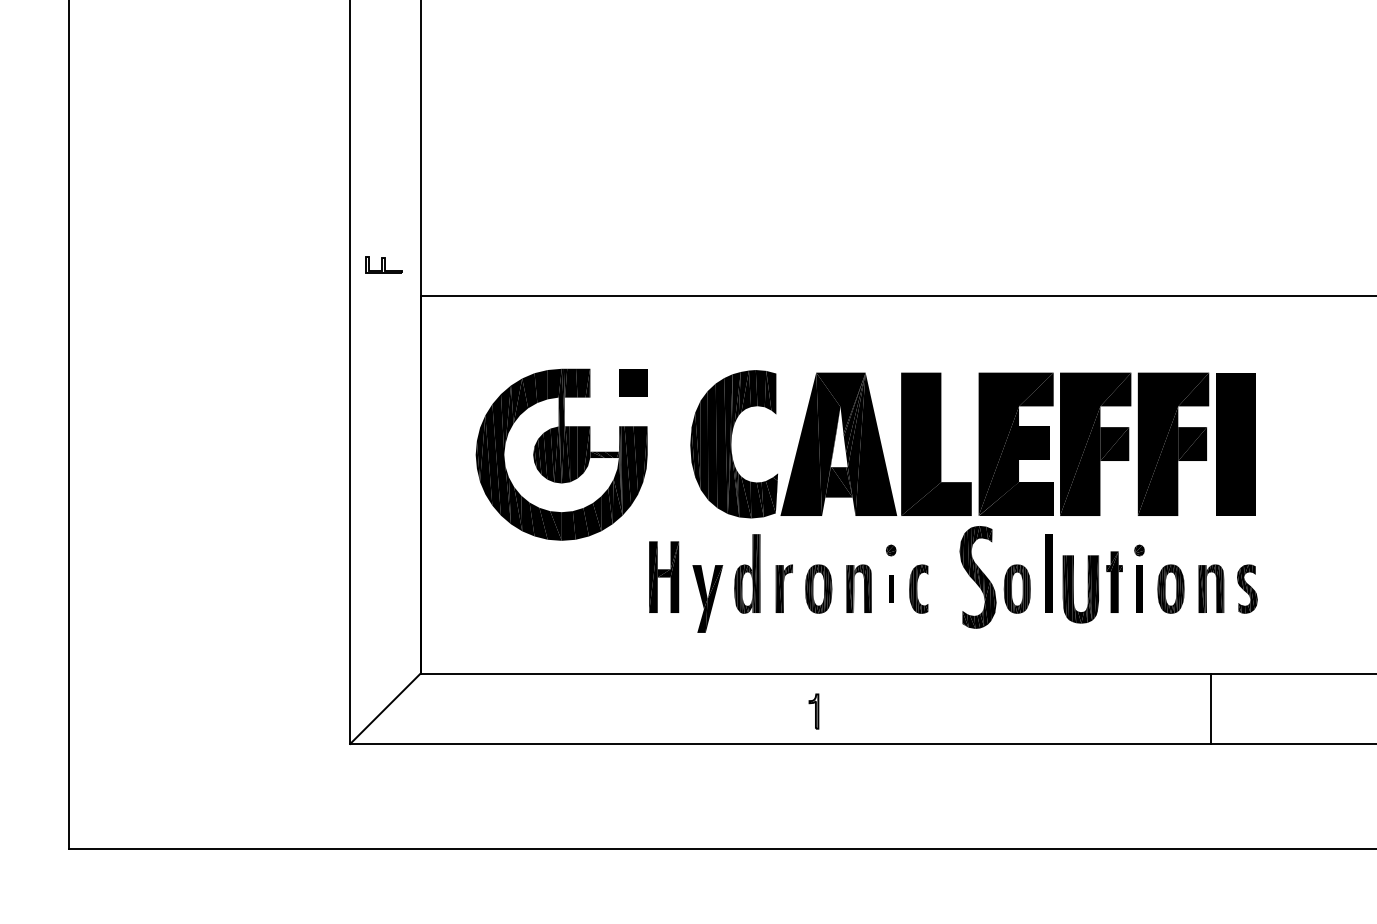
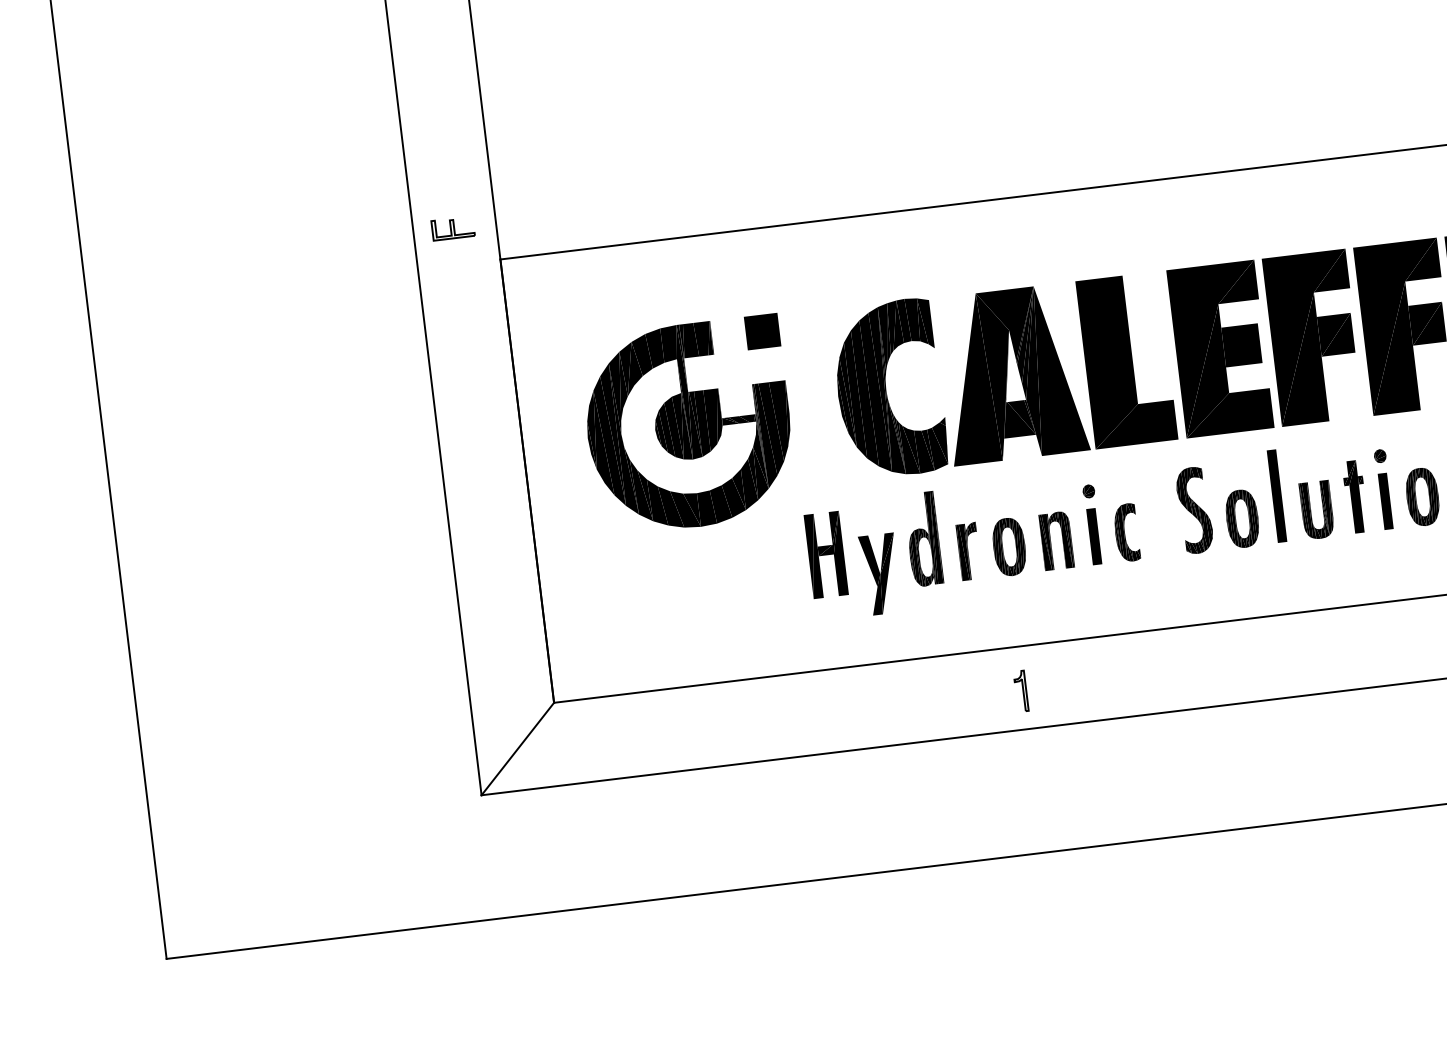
part: (978, 576) -> (1195, 509), size x0.71
part: (890, 588) -> (1093, 536), size x1.67
part: (1080, 589) -> (1316, 510), size x0.71

